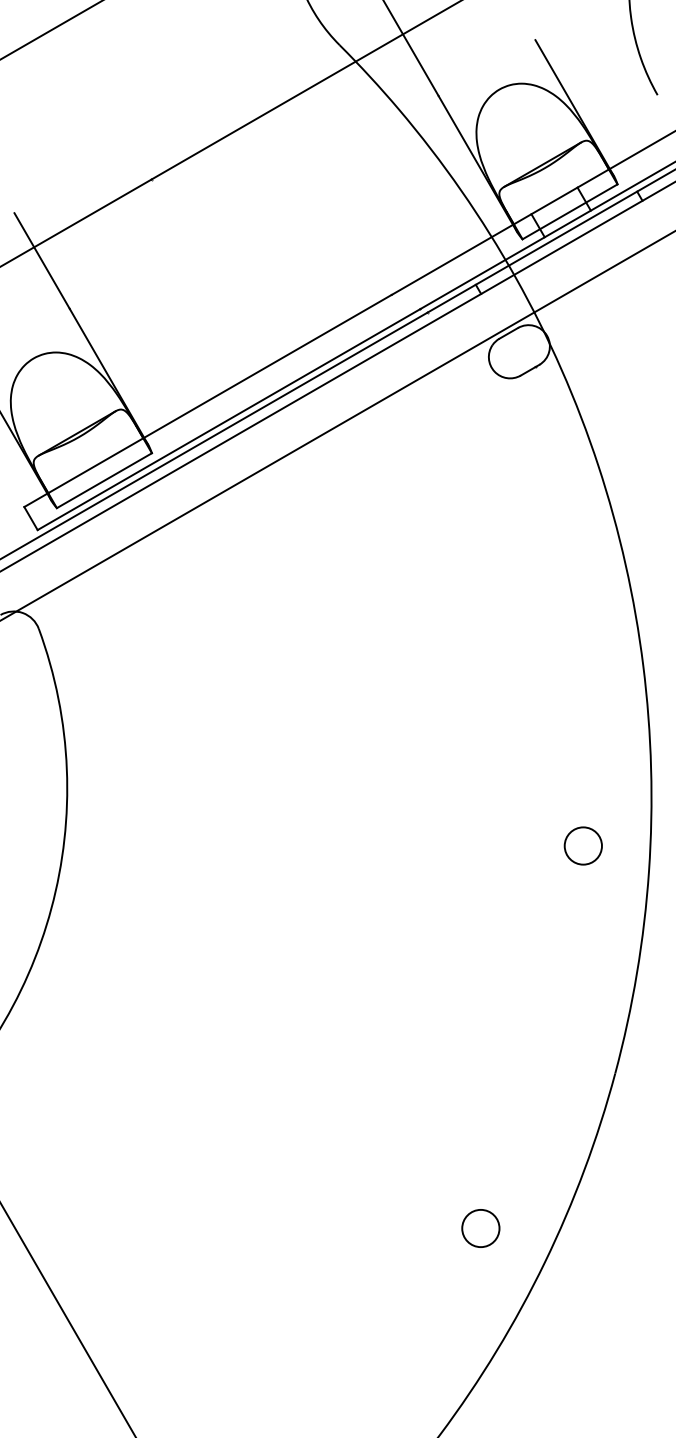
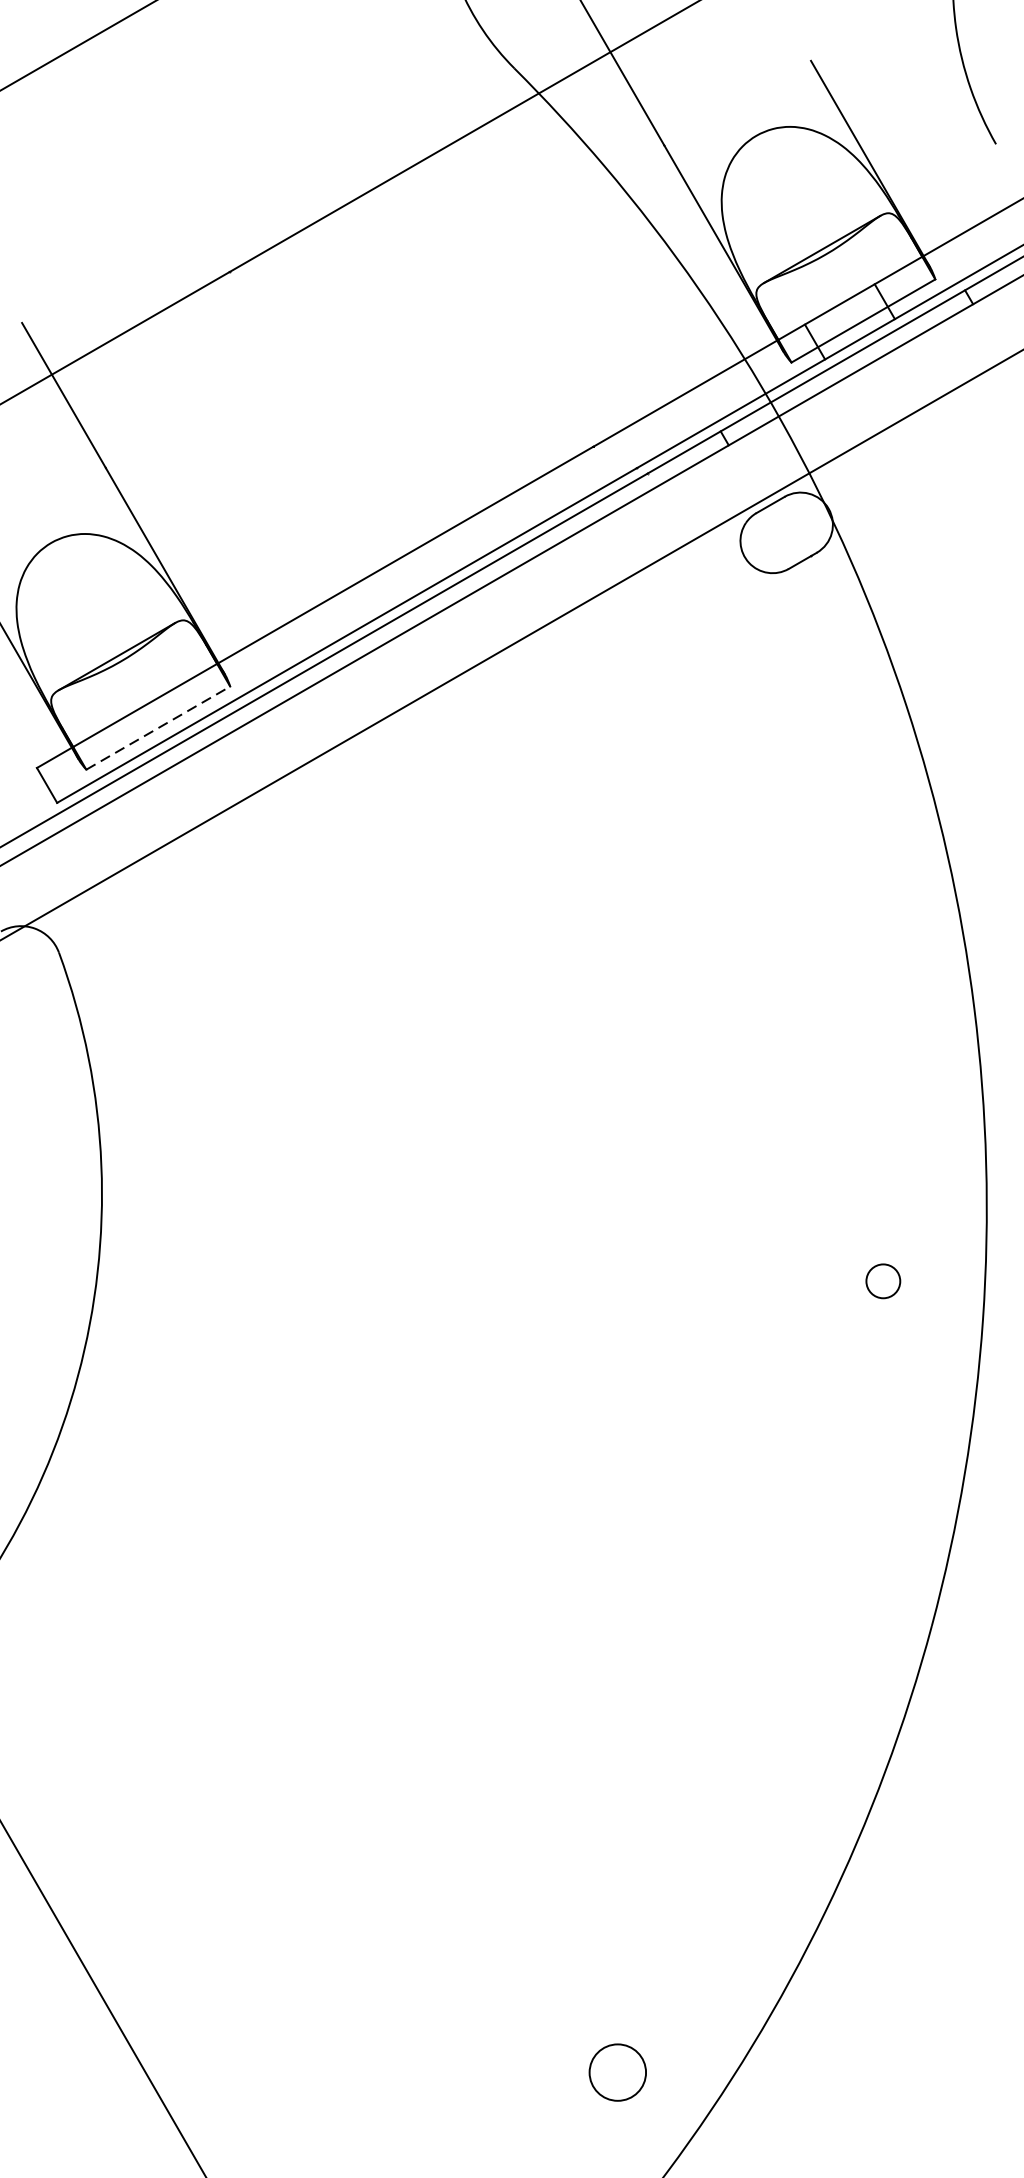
line: (104, 480) -> (158, 727), solid -> dashed
circle: (582, 845) -> (882, 1280), size x0.6
circle: (480, 1228) -> (617, 2072), moved

